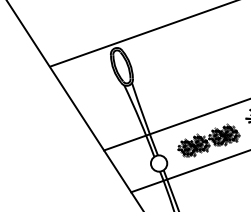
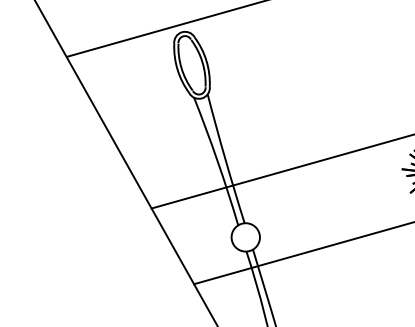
part: (208, 140) -> (334, 202), removed

